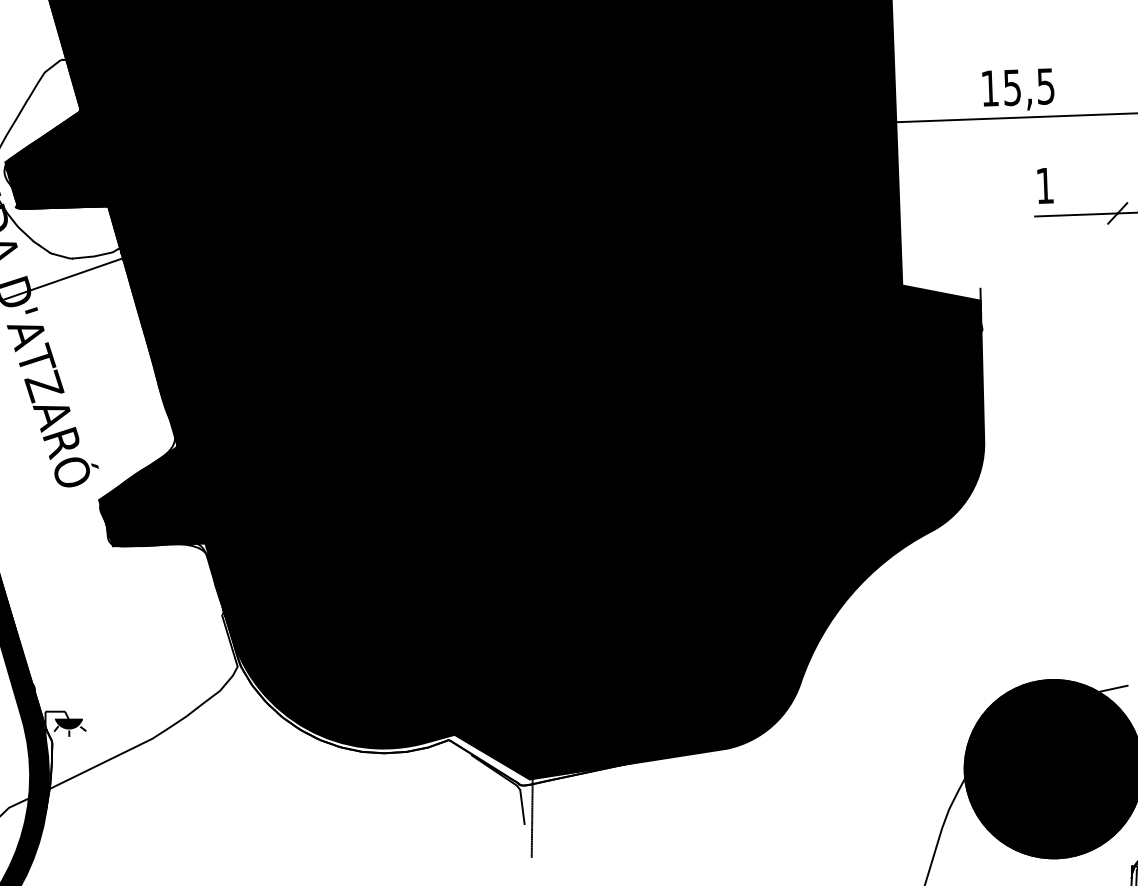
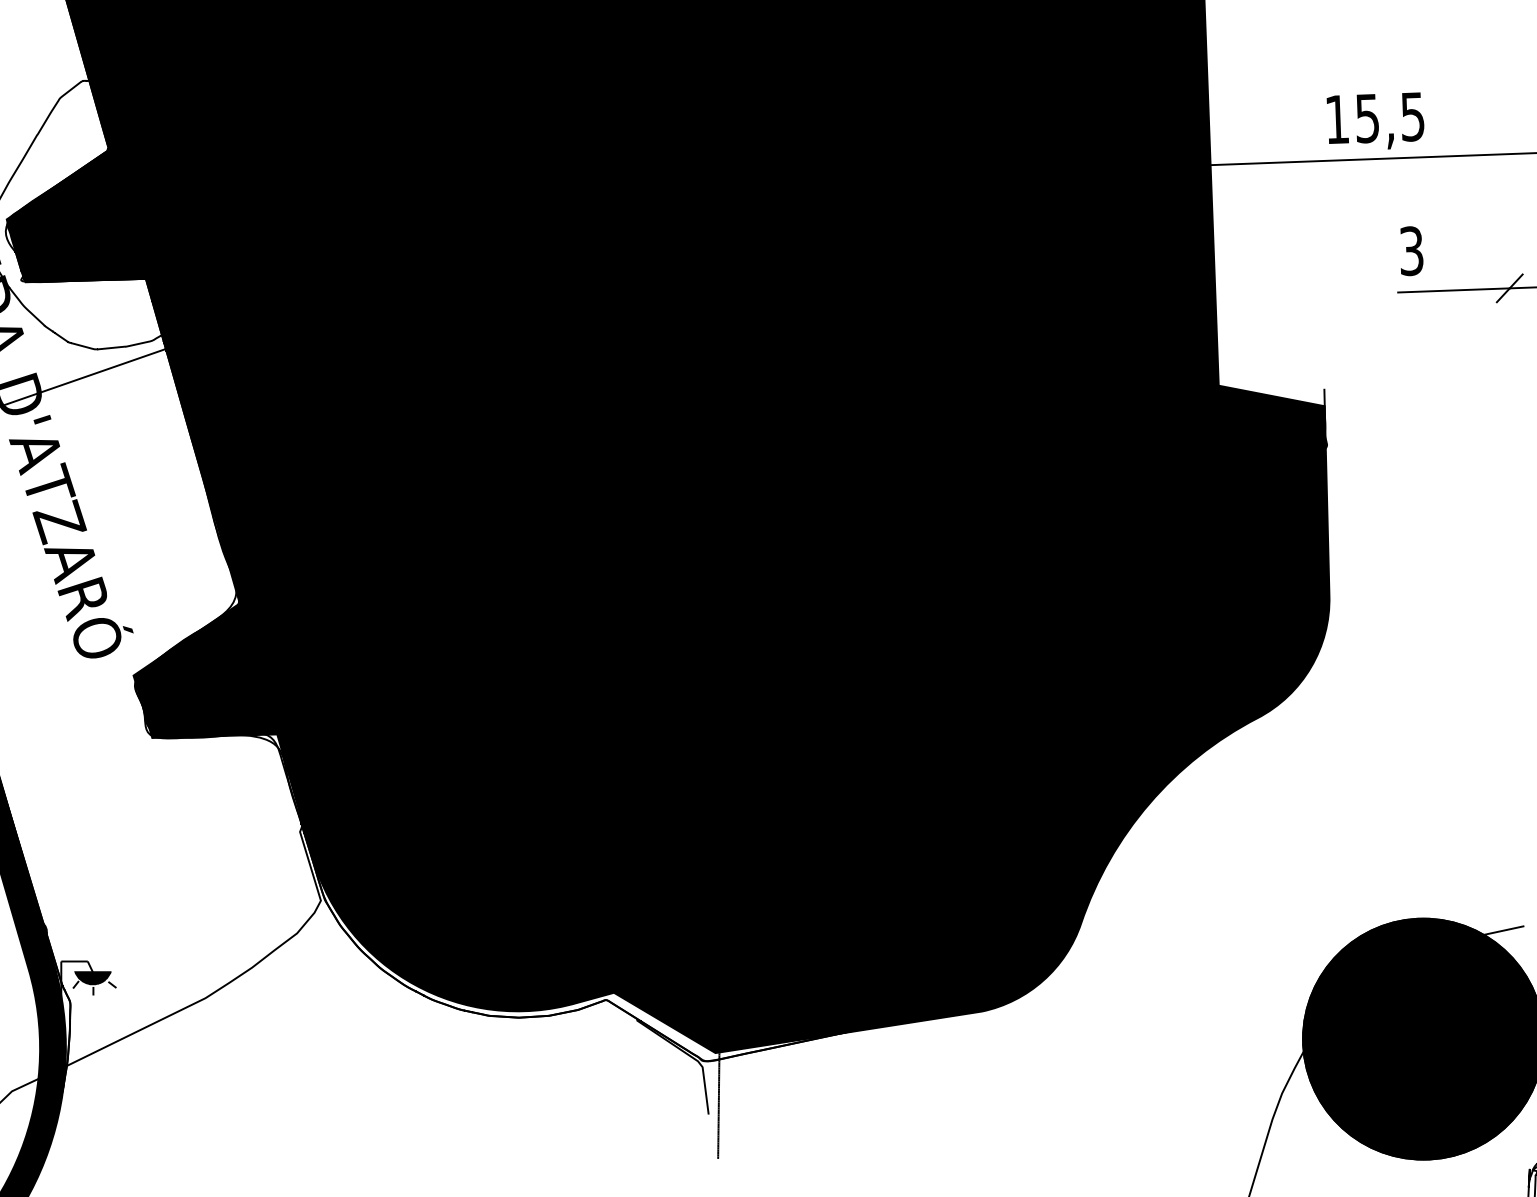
text: (1044, 186) -> (1411, 251), 1 -> 3

